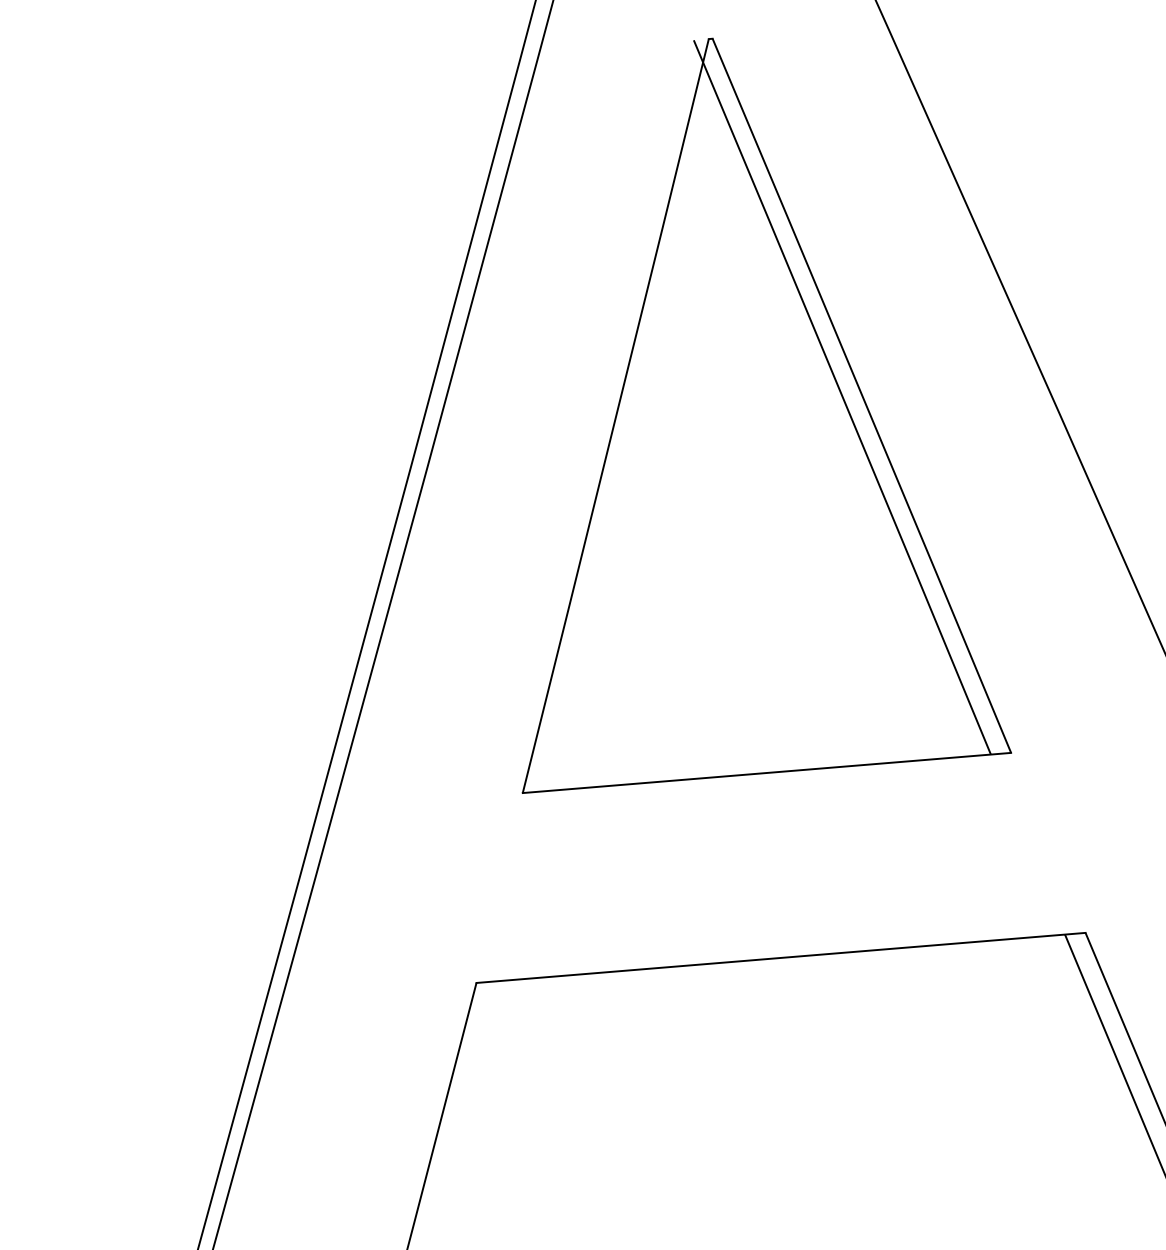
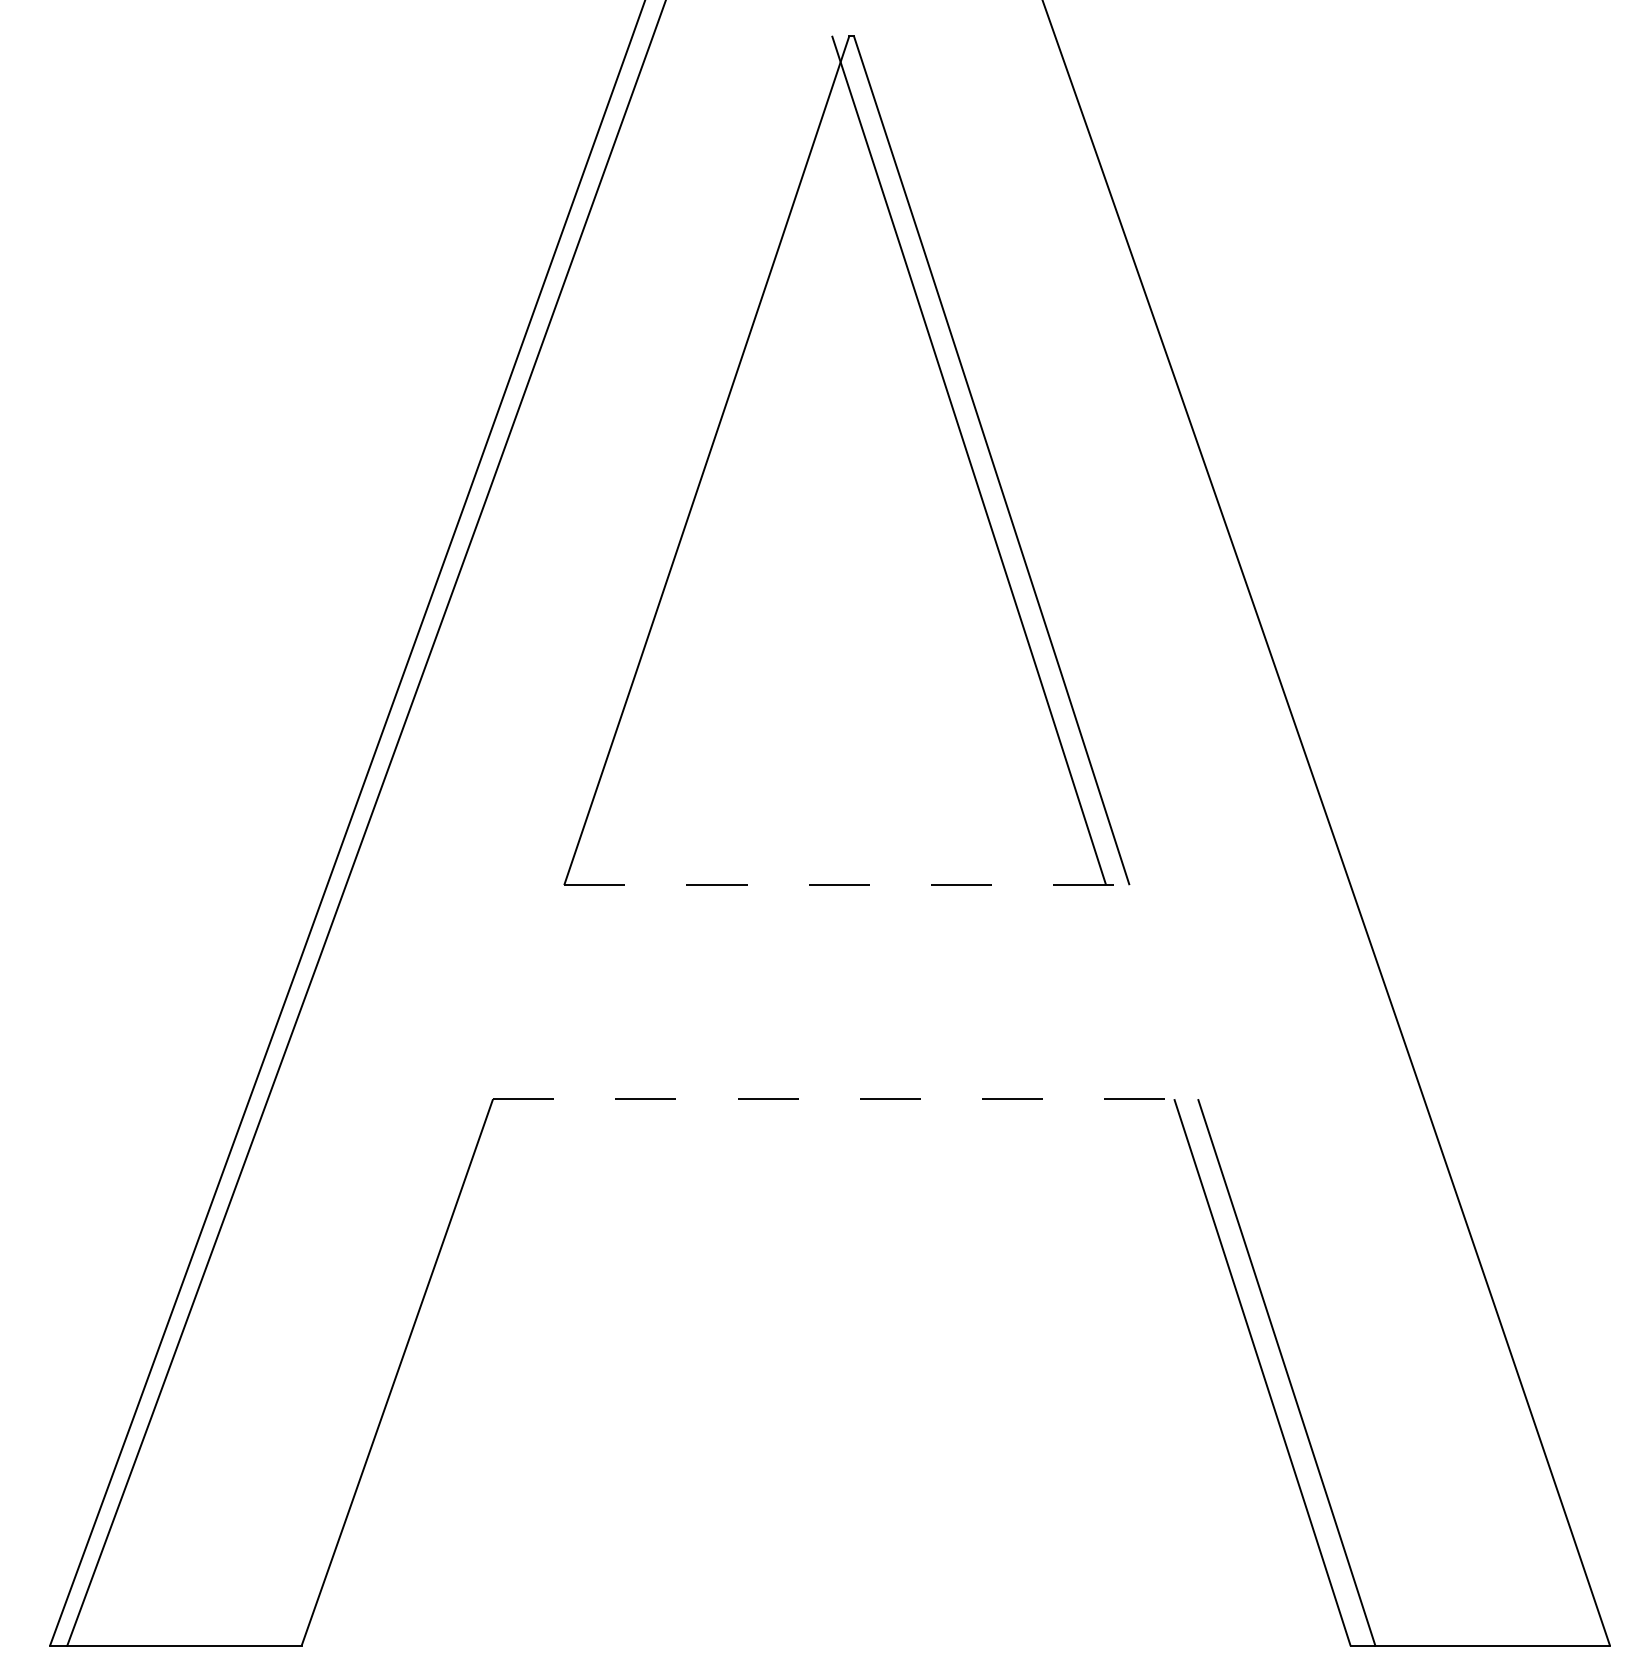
line: (766, 773) -> (846, 885), solid -> dashed
line: (780, 958) -> (845, 1099), solid -> dashed

